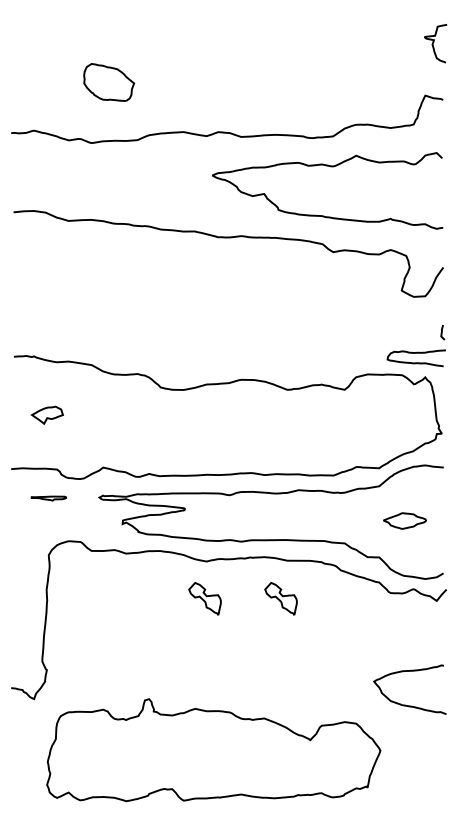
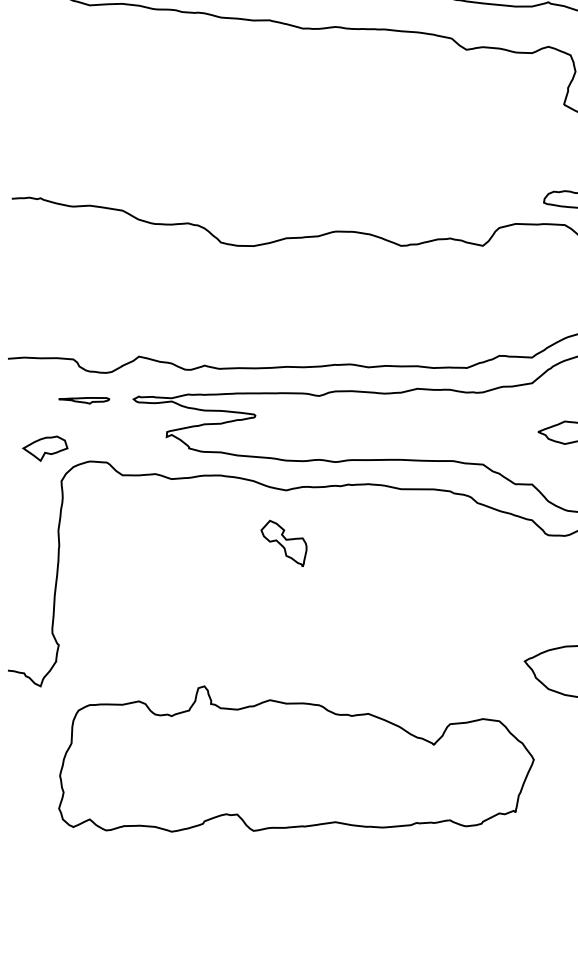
part: (46, 414) -> (43, 447), moved
part: (48, 498) -> (83, 400), moved
part: (280, 598) -> (391, 543), removed

